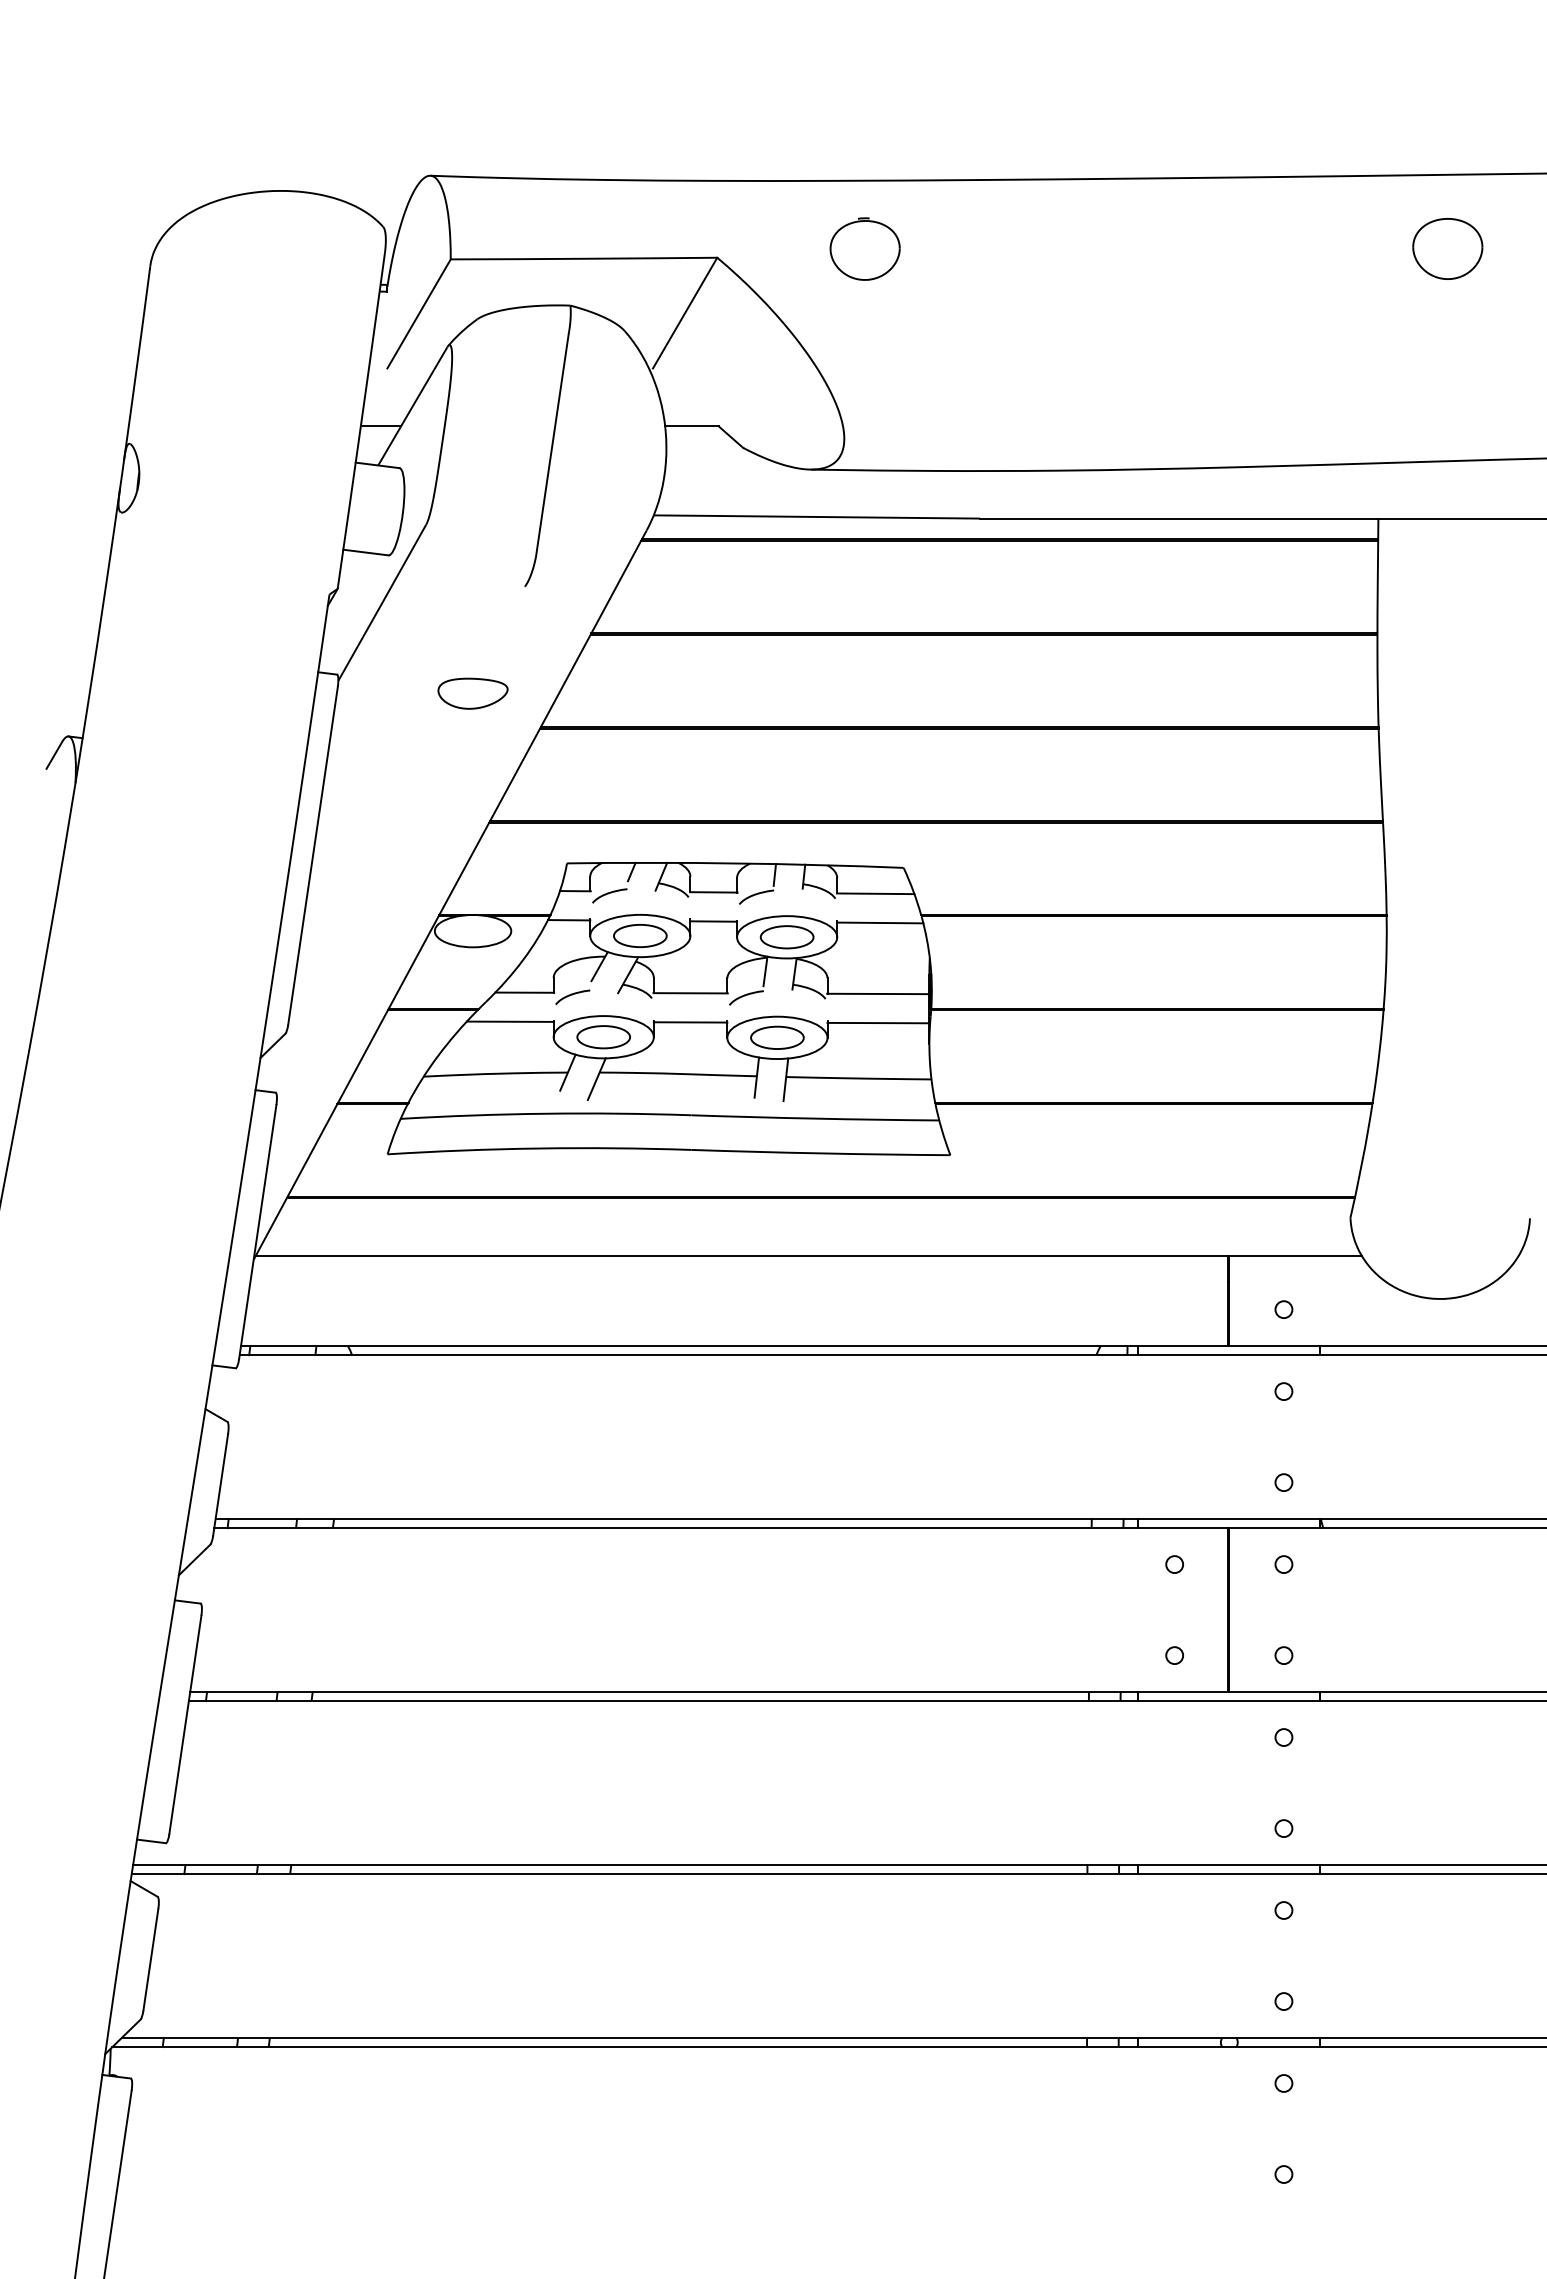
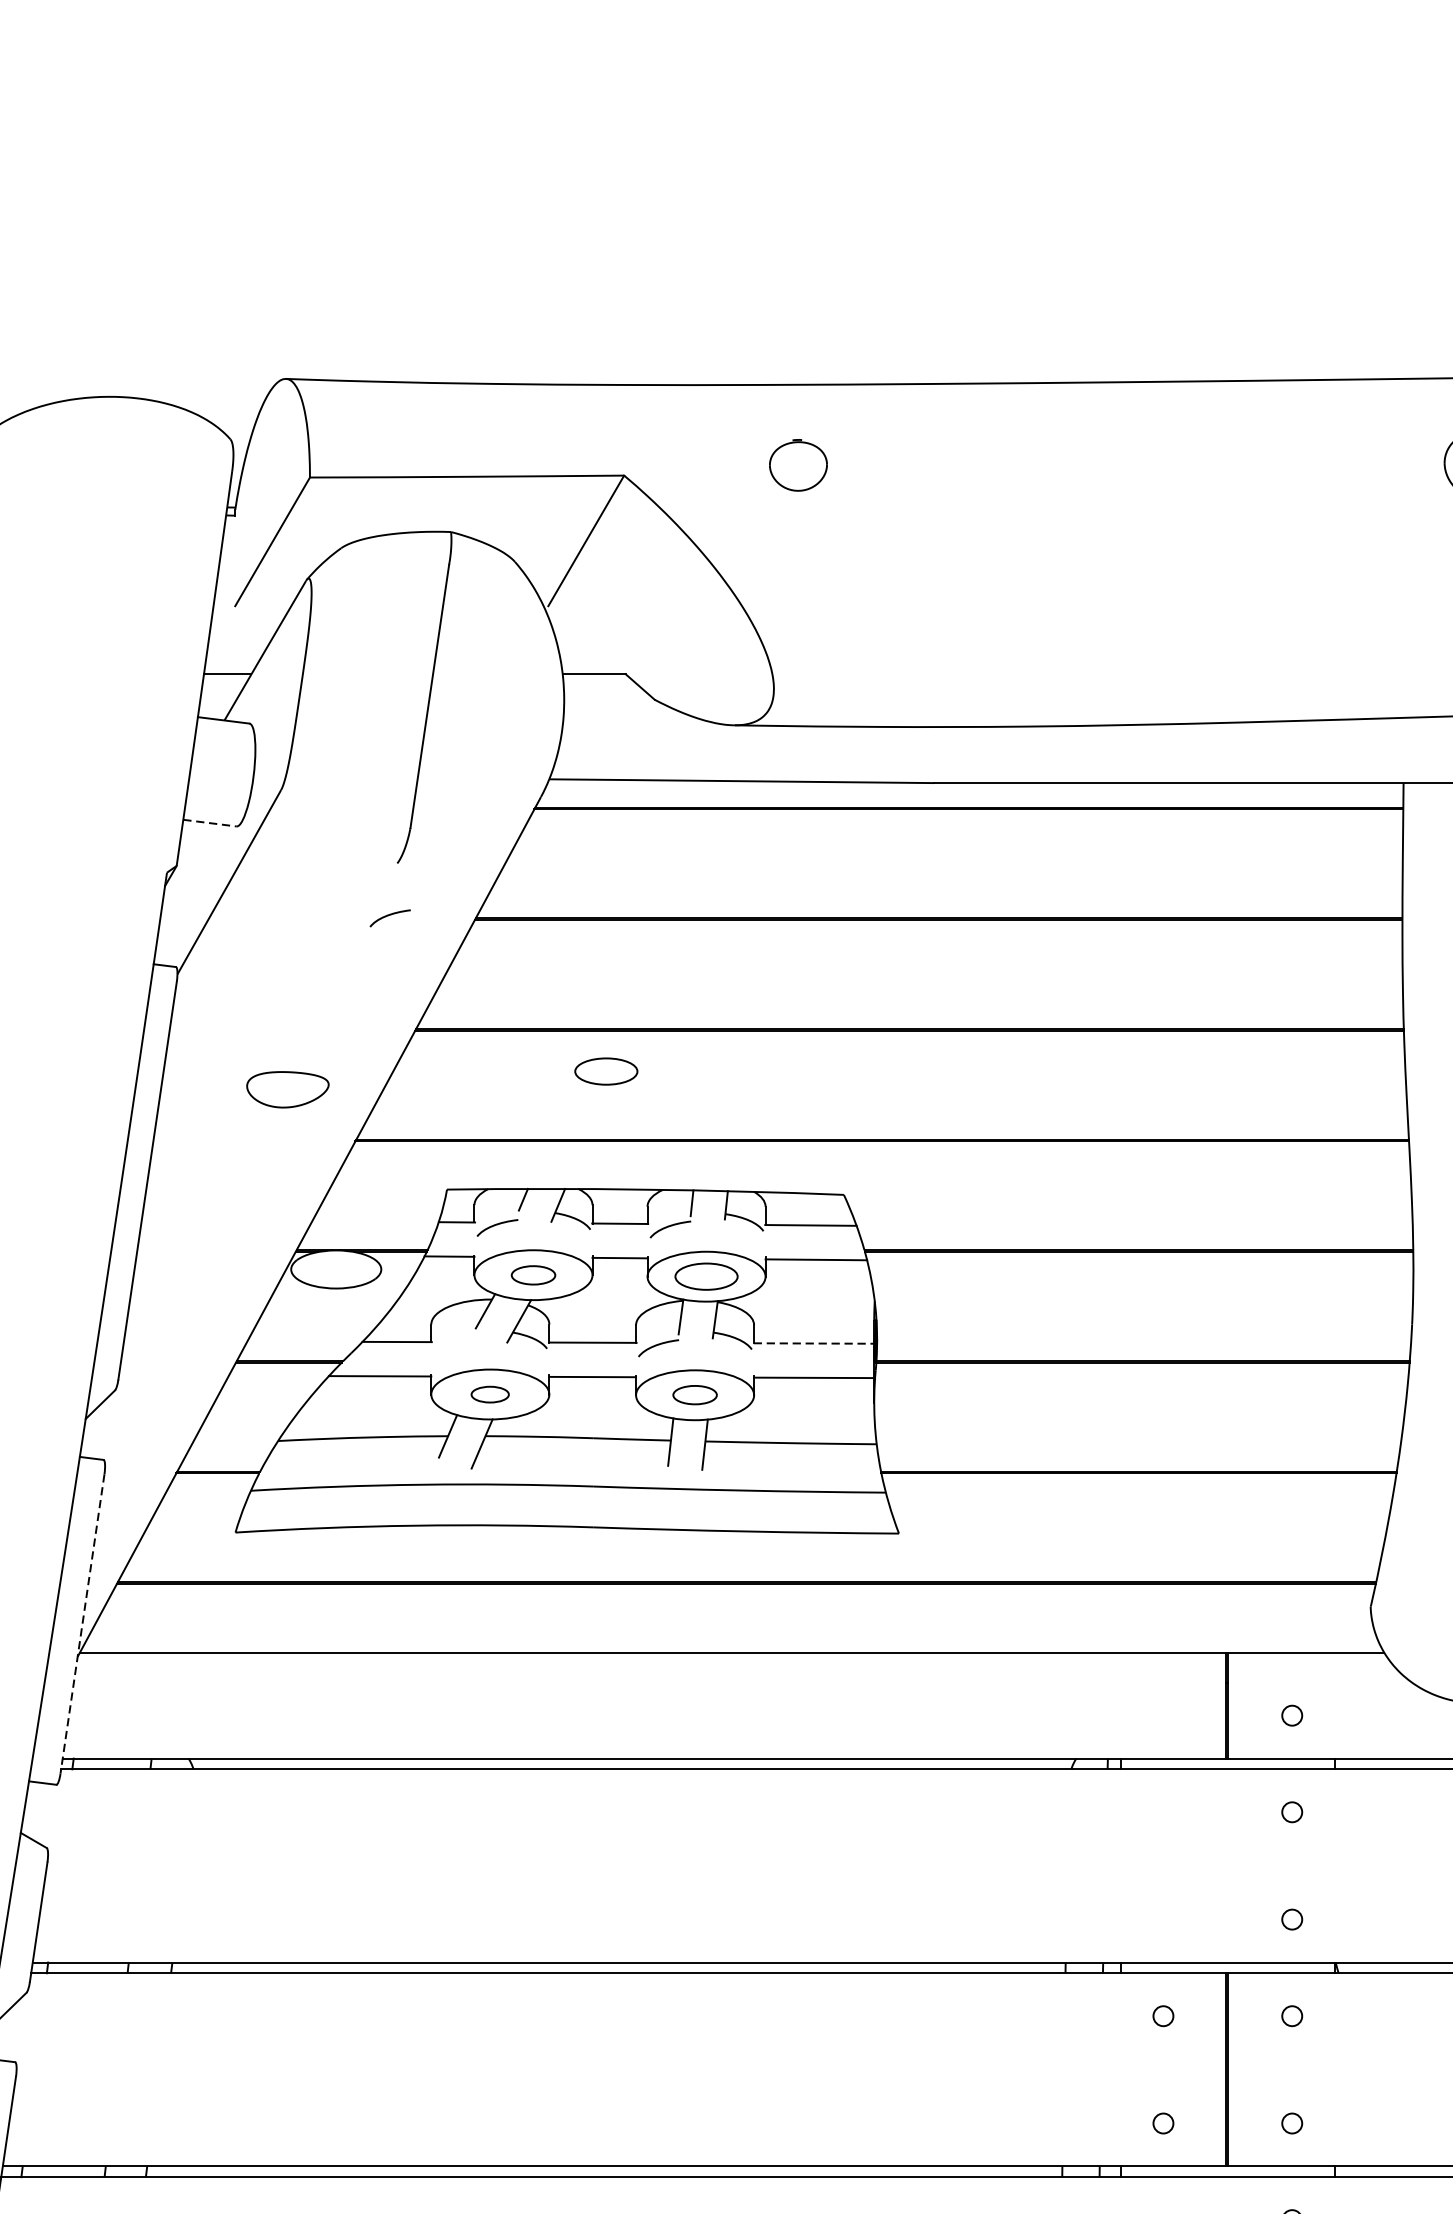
part: (864, 248) -> (797, 464), size x0.7
line: (365, 552) -> (209, 823), solid -> dashed
part: (472, 693) -> (287, 1089), moved
part: (701, 763) -> (605, 1071), added
part: (640, 936) -> (533, 1275), size x0.7
line: (878, 993) -> (814, 1342), solid -> dashed
curve: (572, 995) -> (389, 916), moved
part: (603, 1037) -> (490, 1394), size x0.6
part: (777, 1037) -> (695, 1394), size x0.7
line: (257, 1232) -> (82, 1624), solid -> dashed

